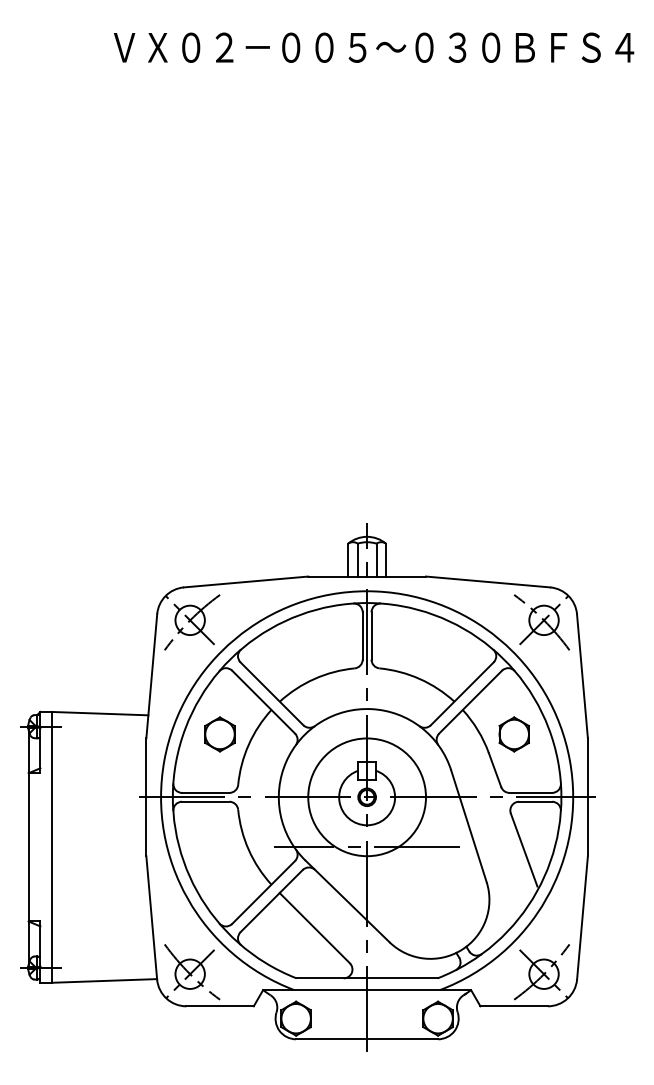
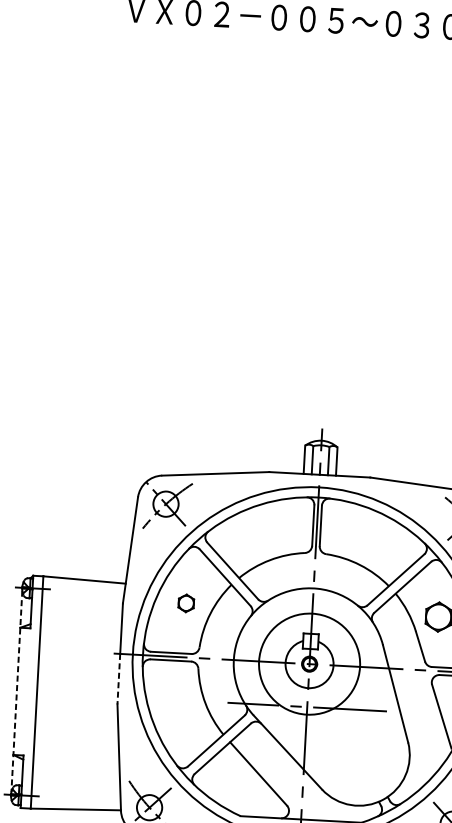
part: (219, 734) -> (185, 603), size x0.6
line: (146, 827) -> (118, 679), solid -> dashed
line: (28, 847) -> (16, 691), solid -> dashed

